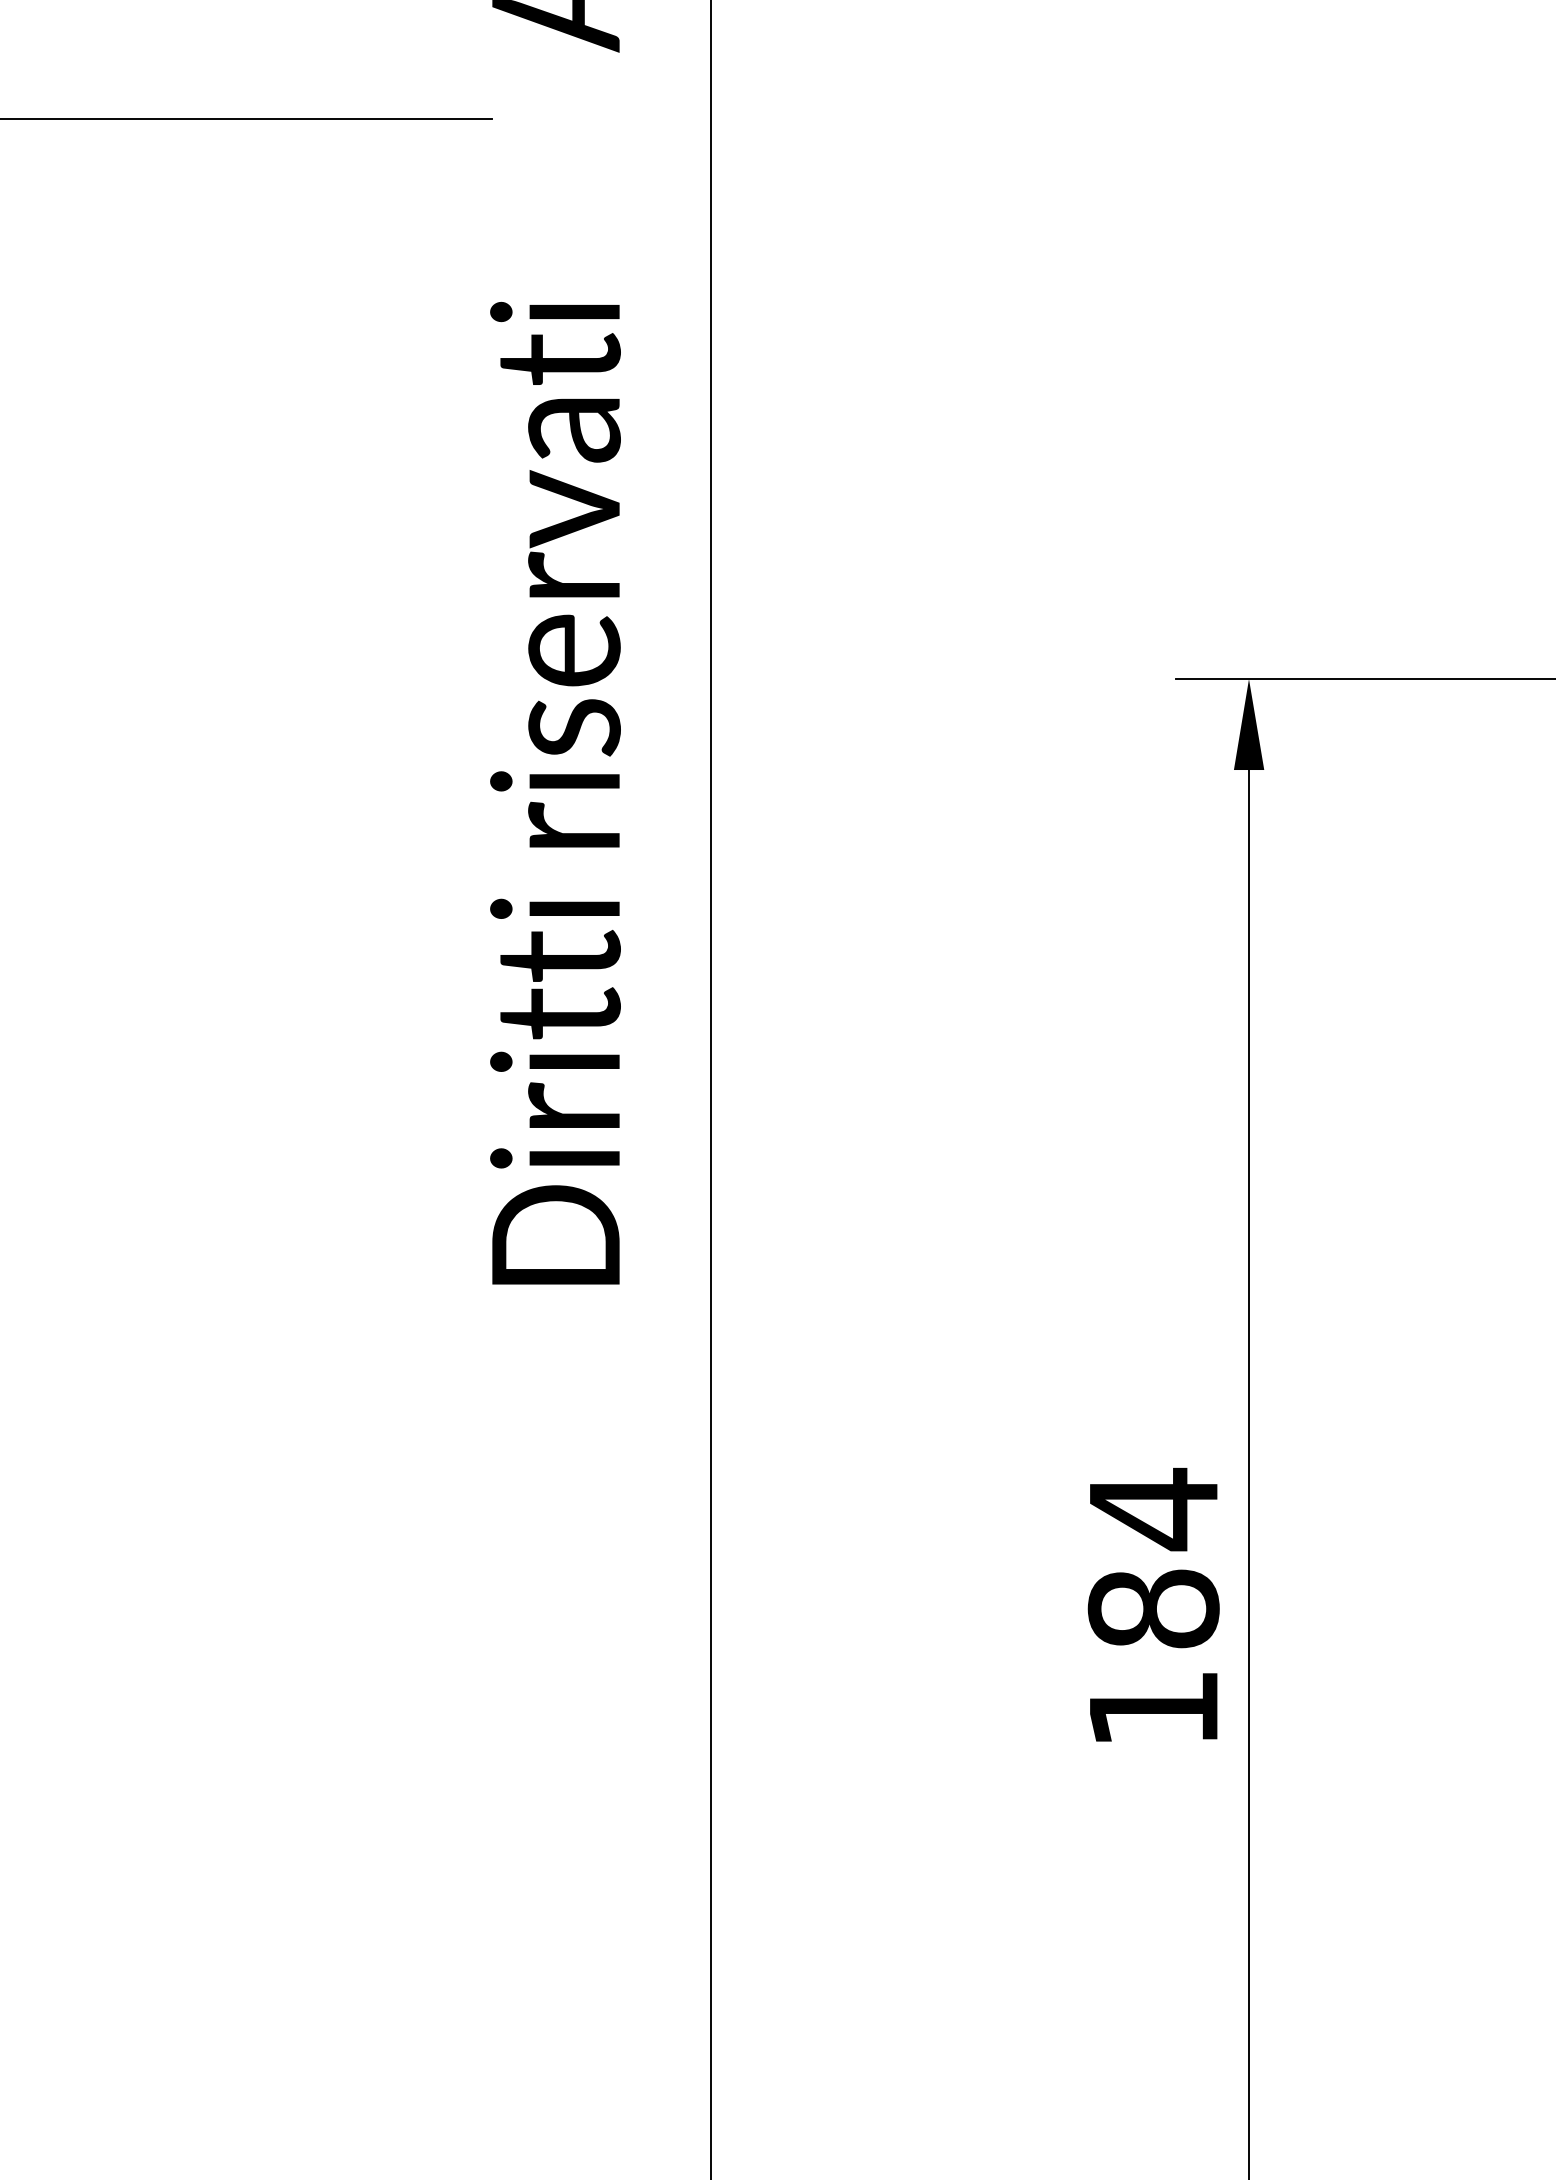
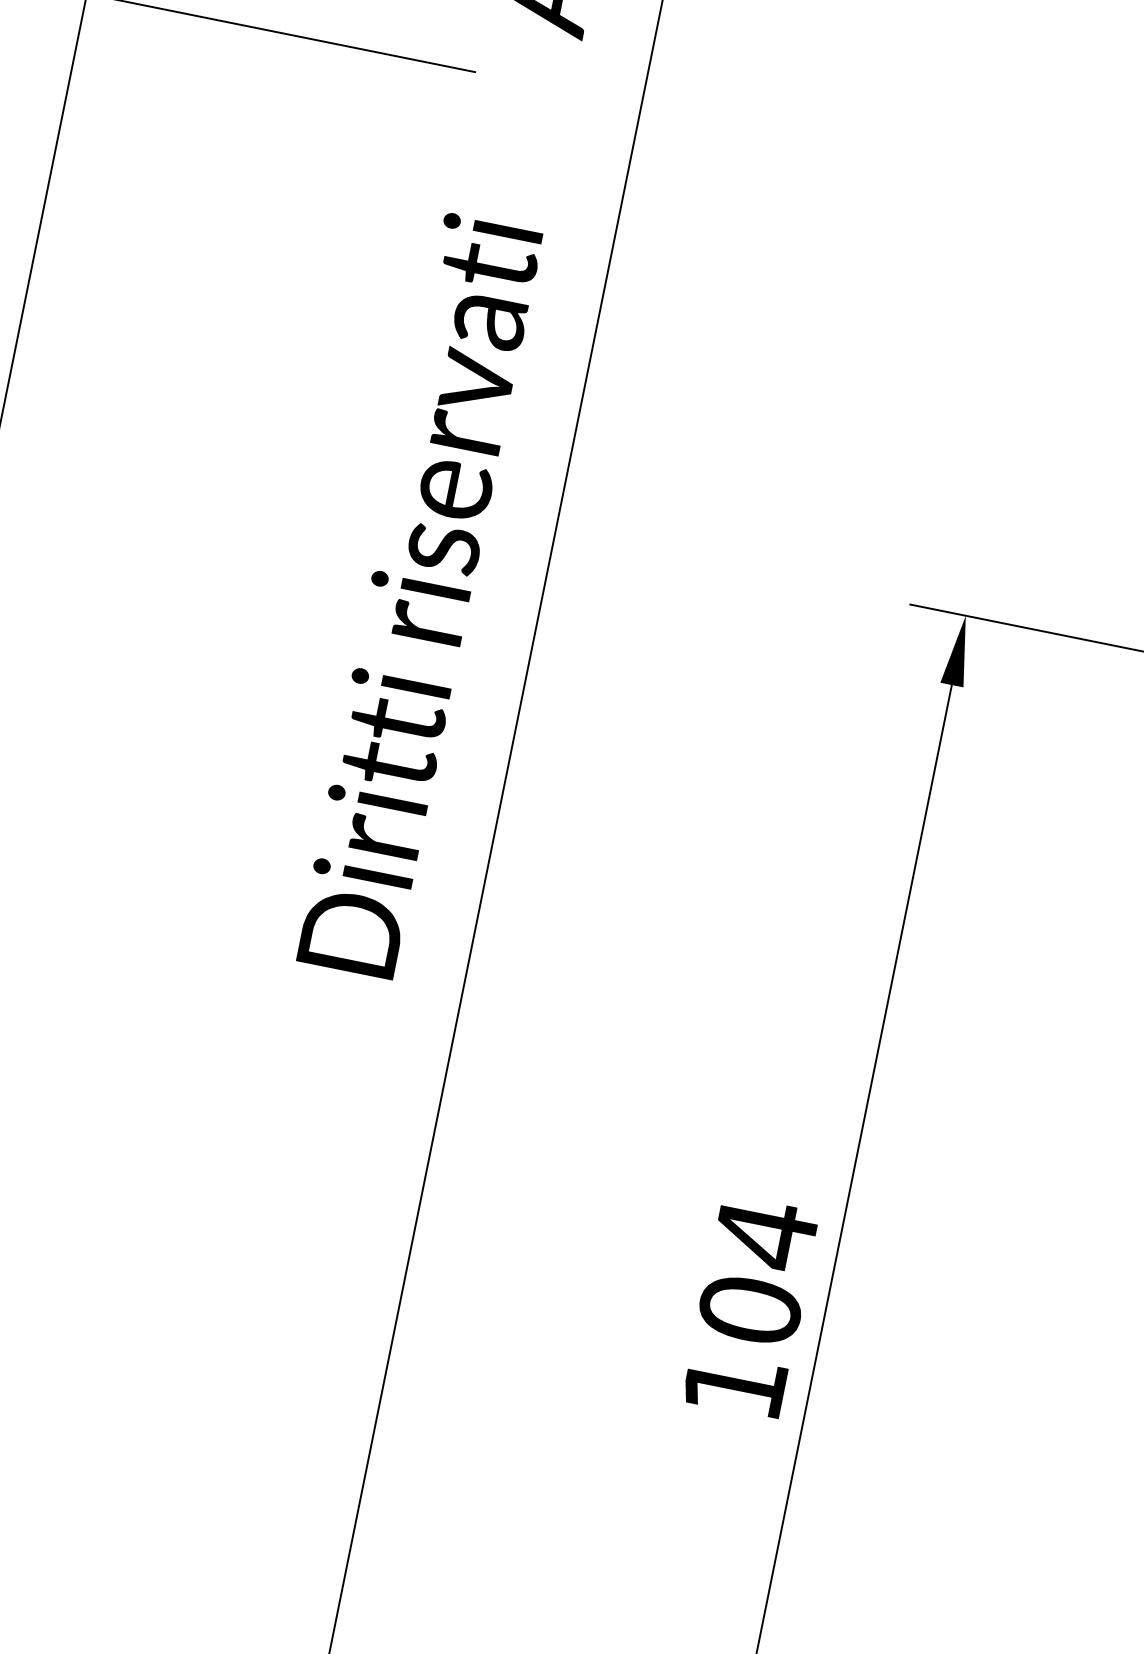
text: (1153, 1608) -> (750, 1309), 184 -> 104

